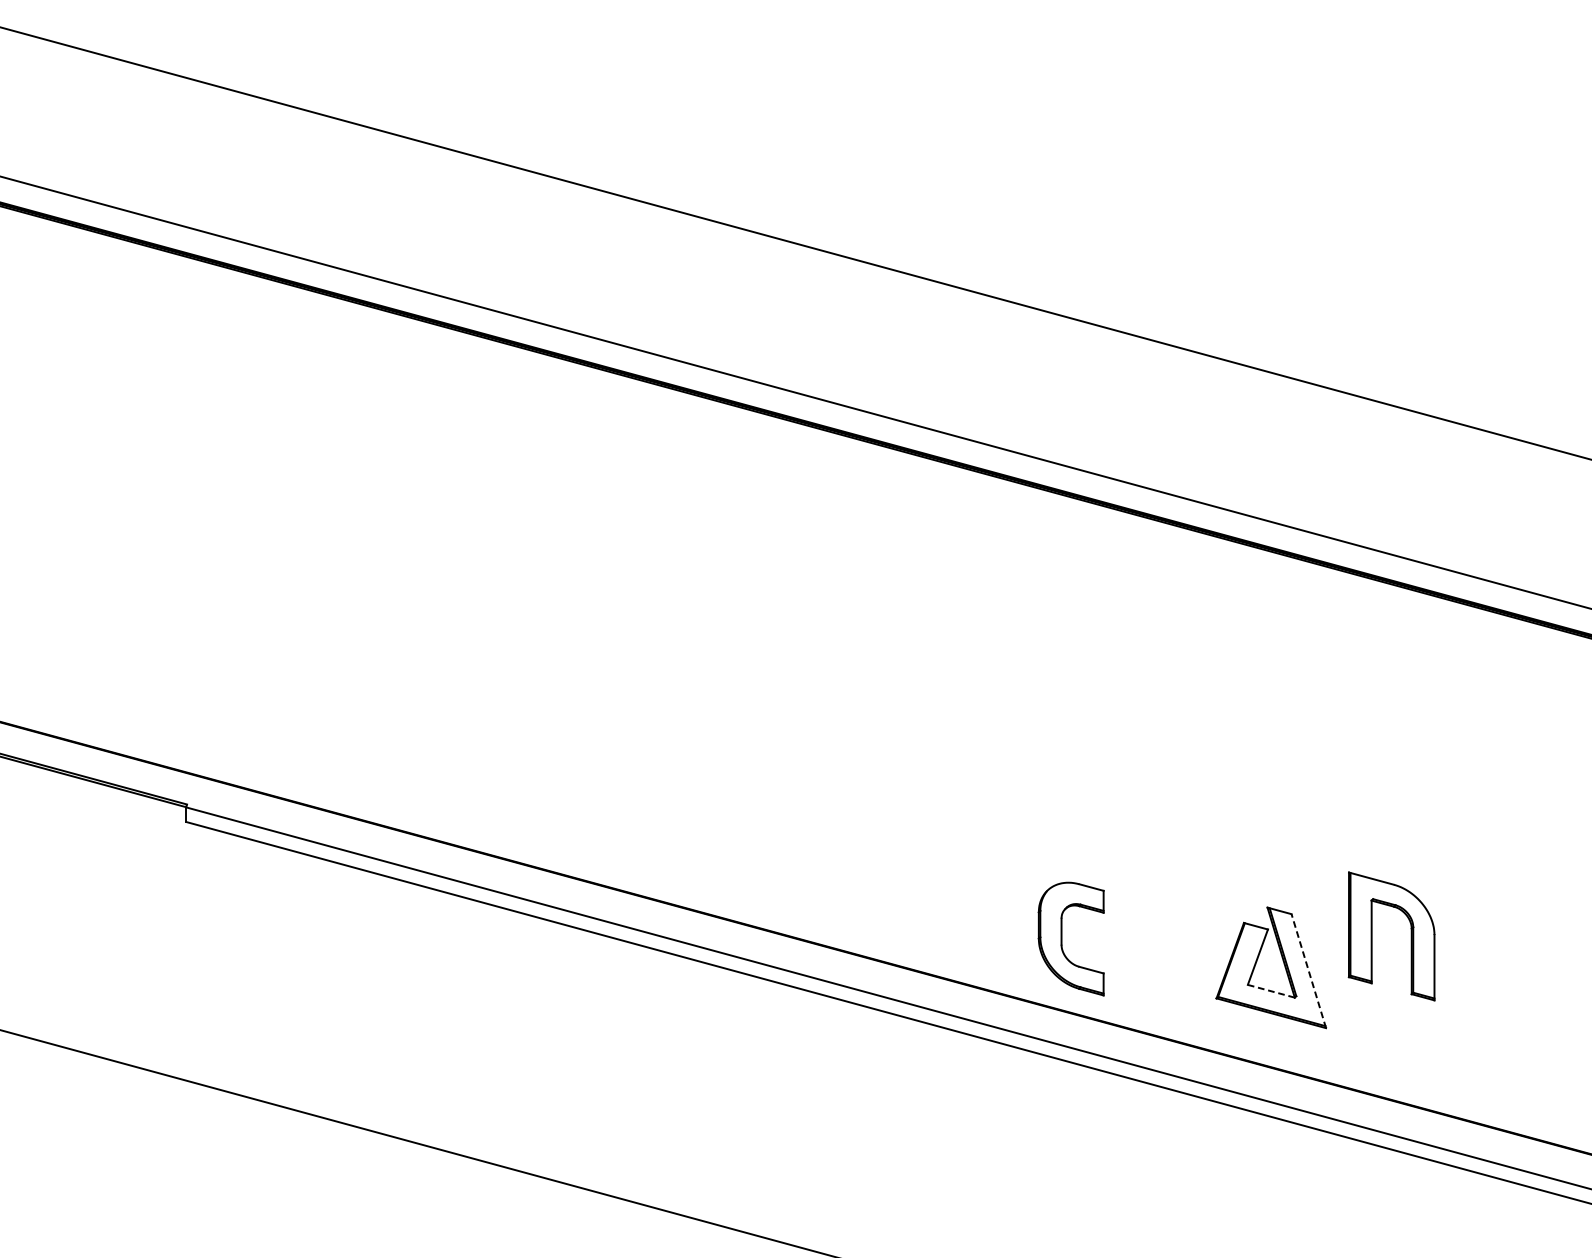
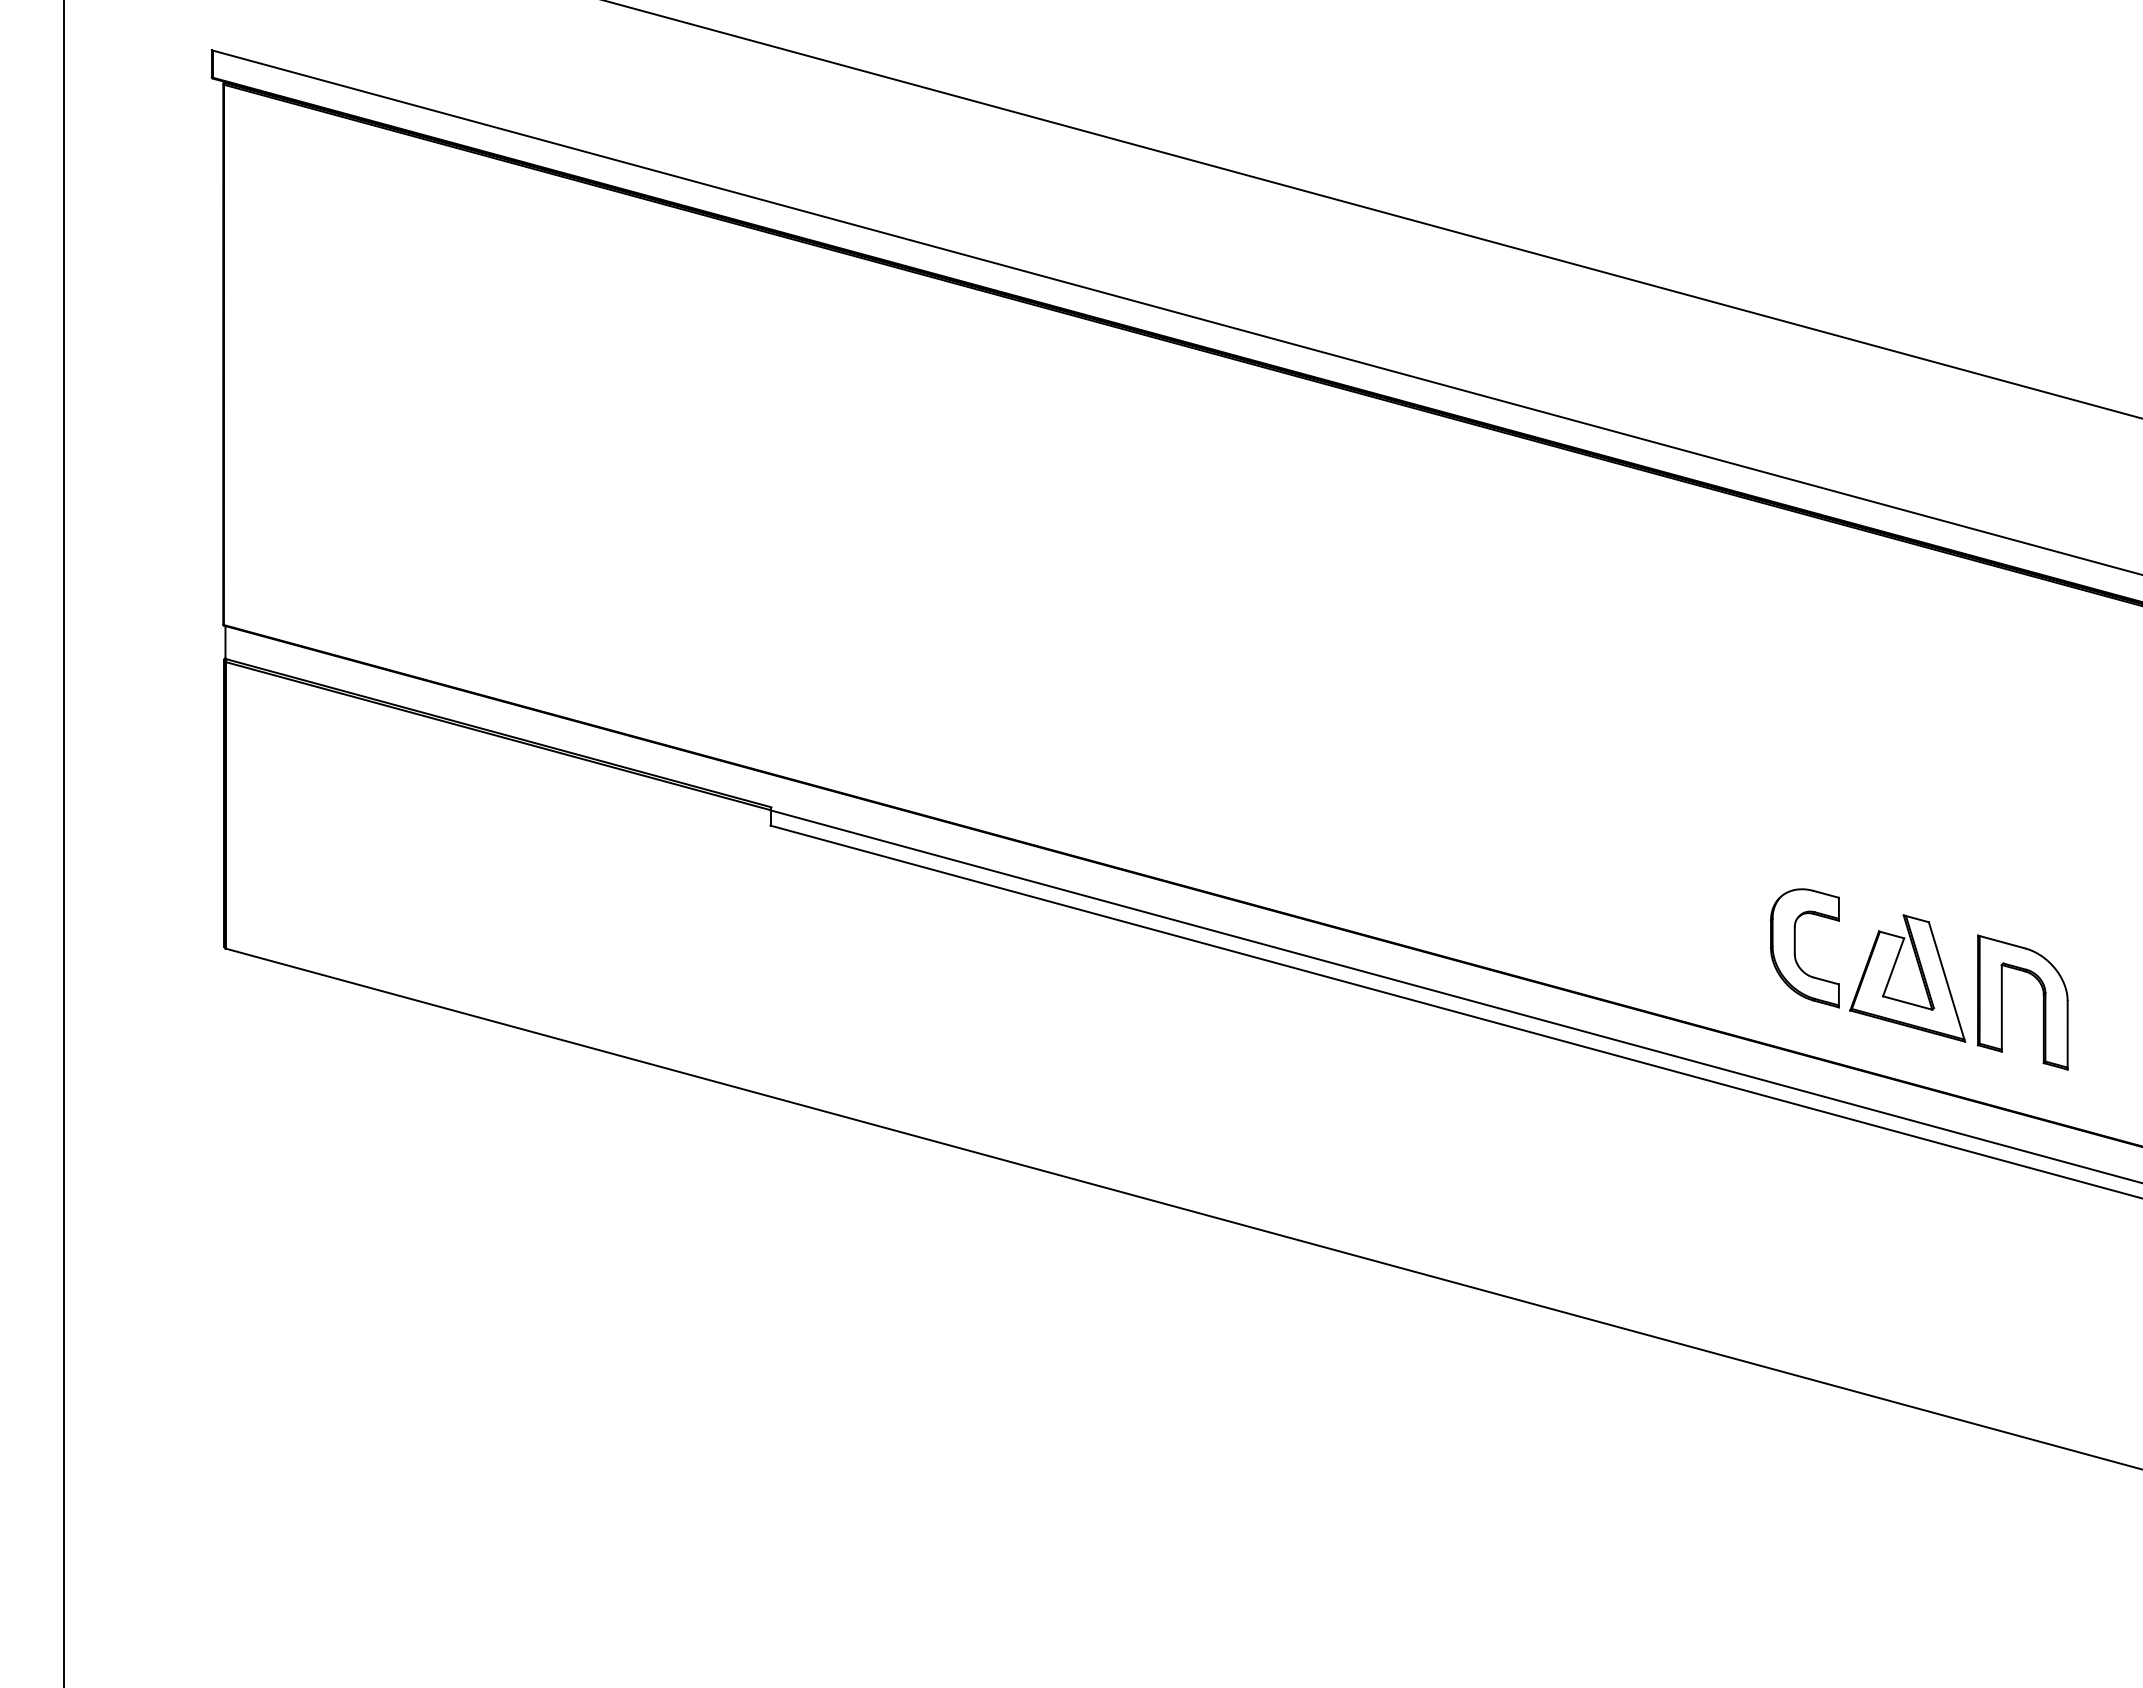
part: (1372, 936) -> (2002, 1002), moved
part: (1062, 939) -> (1795, 948), moved
line: (1308, 970) -> (1946, 981), dashed -> solid
line: (1271, 990) -> (1907, 1002), dashed -> solid

